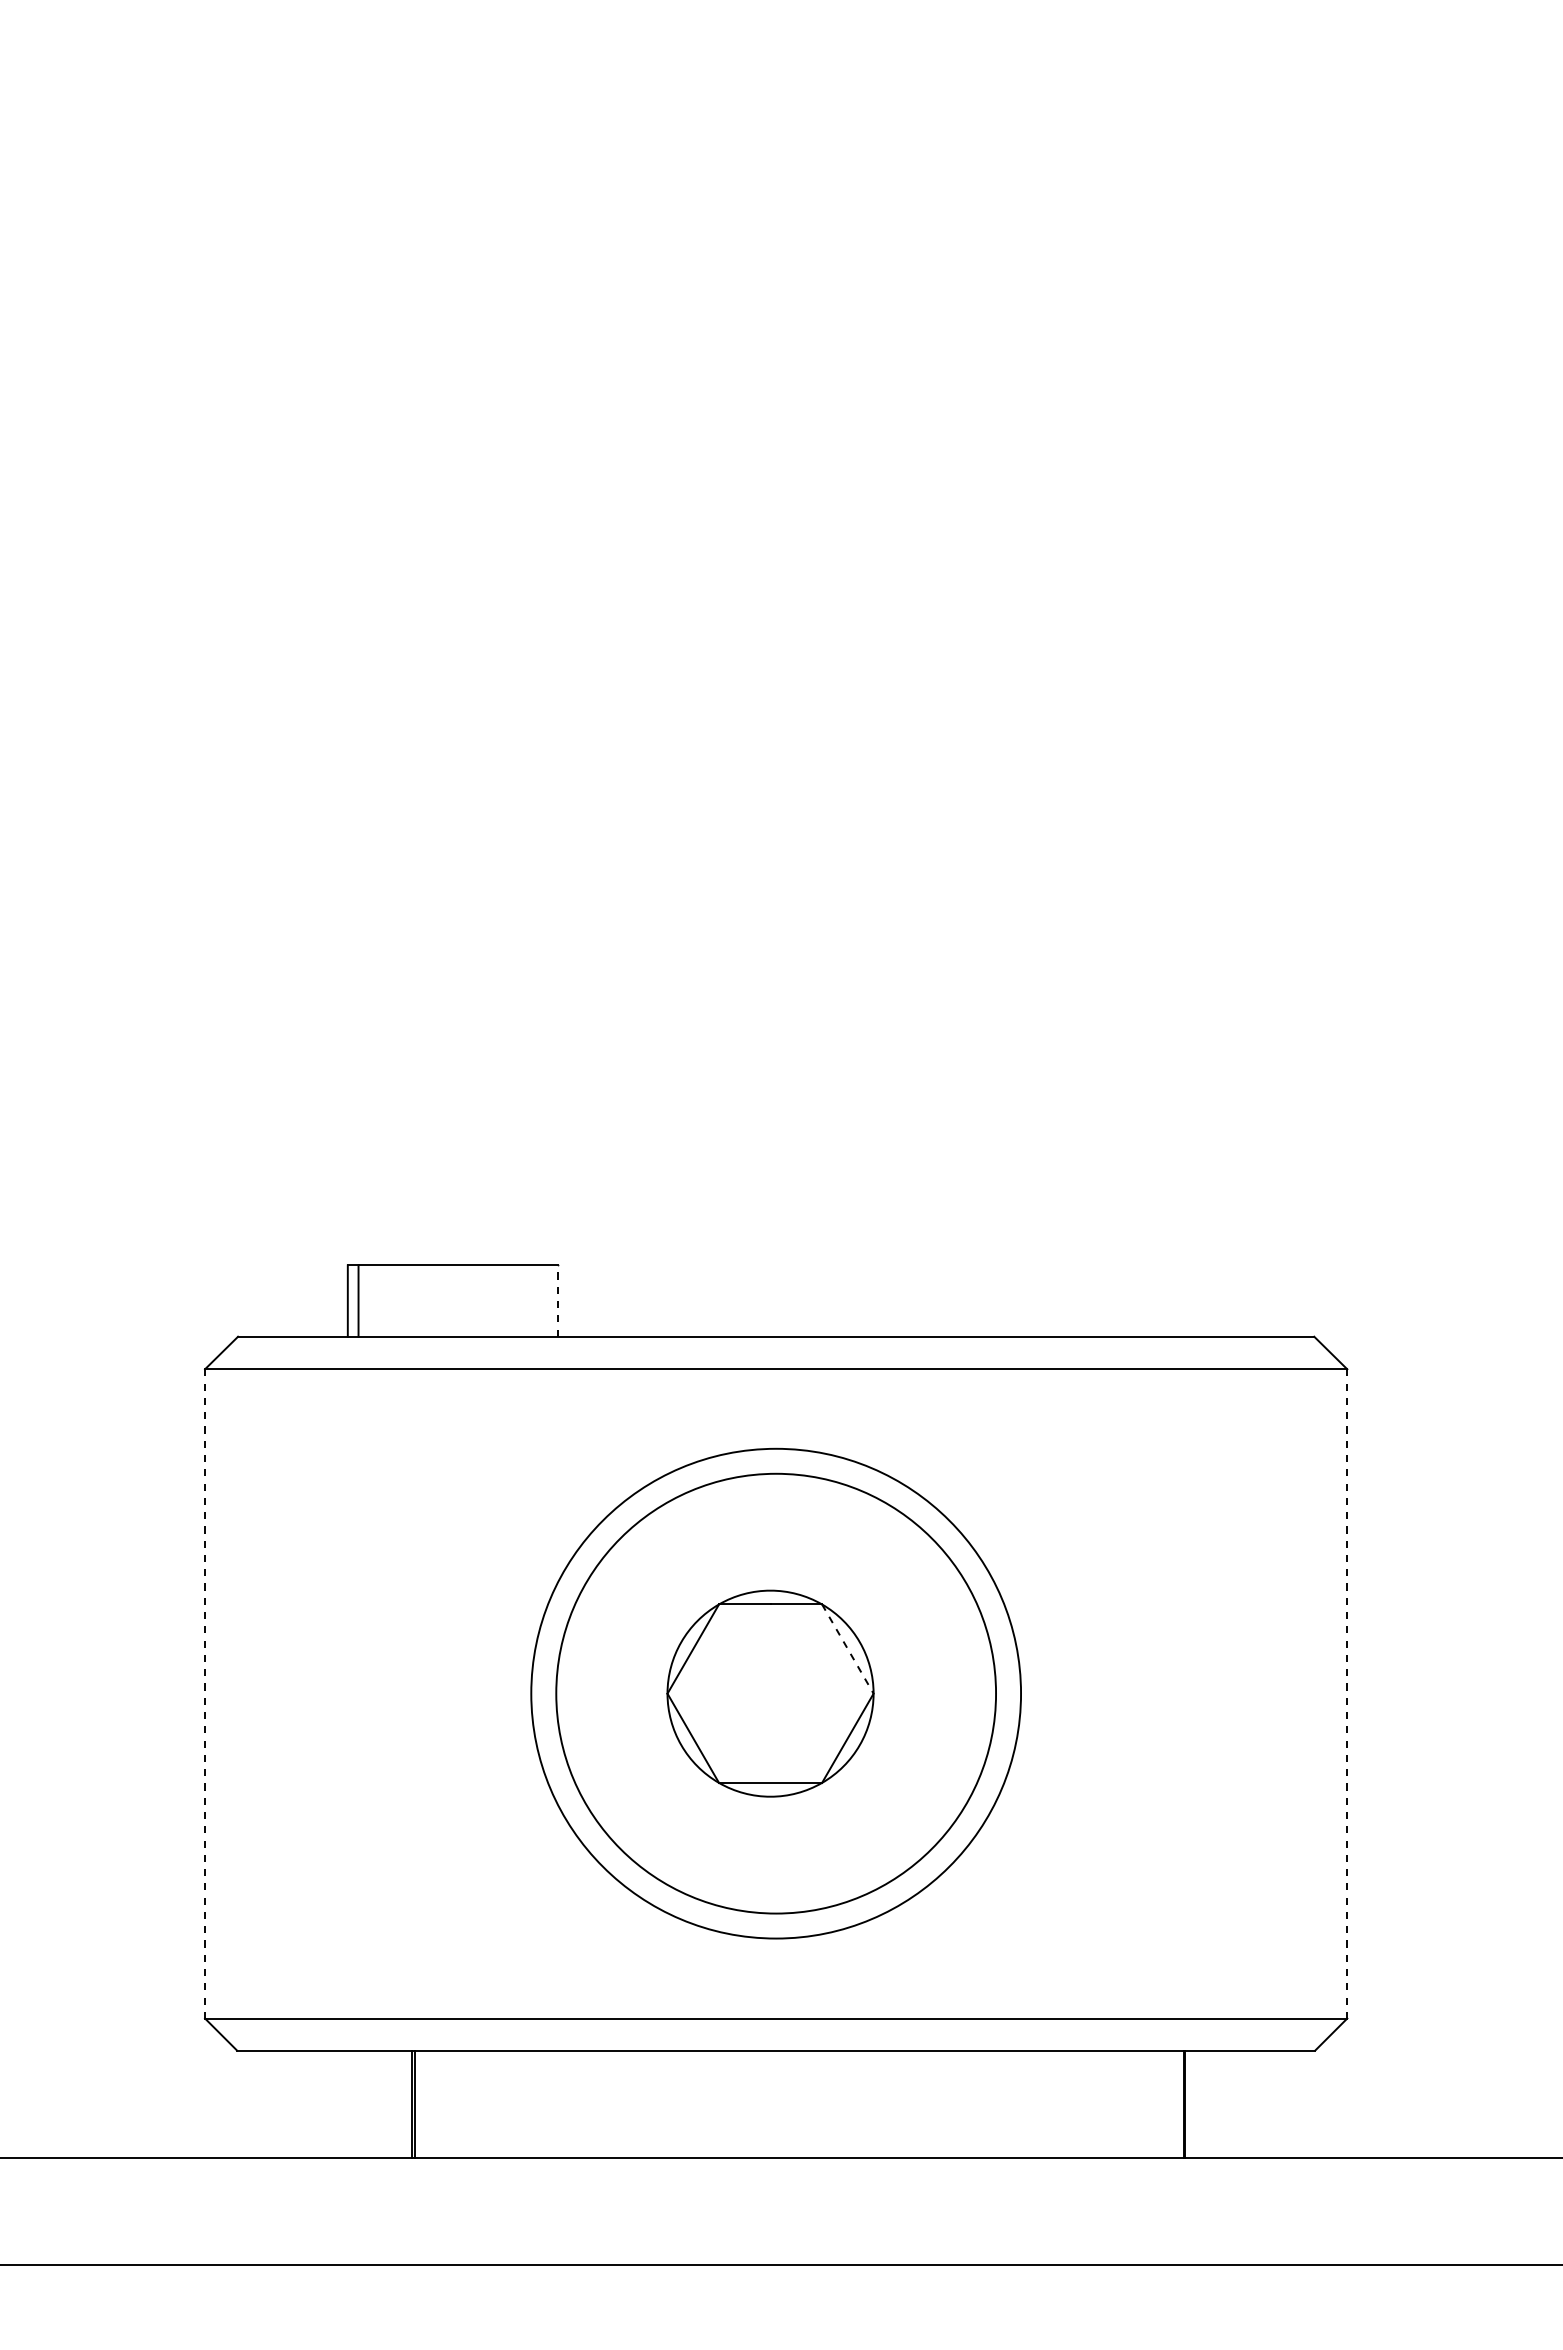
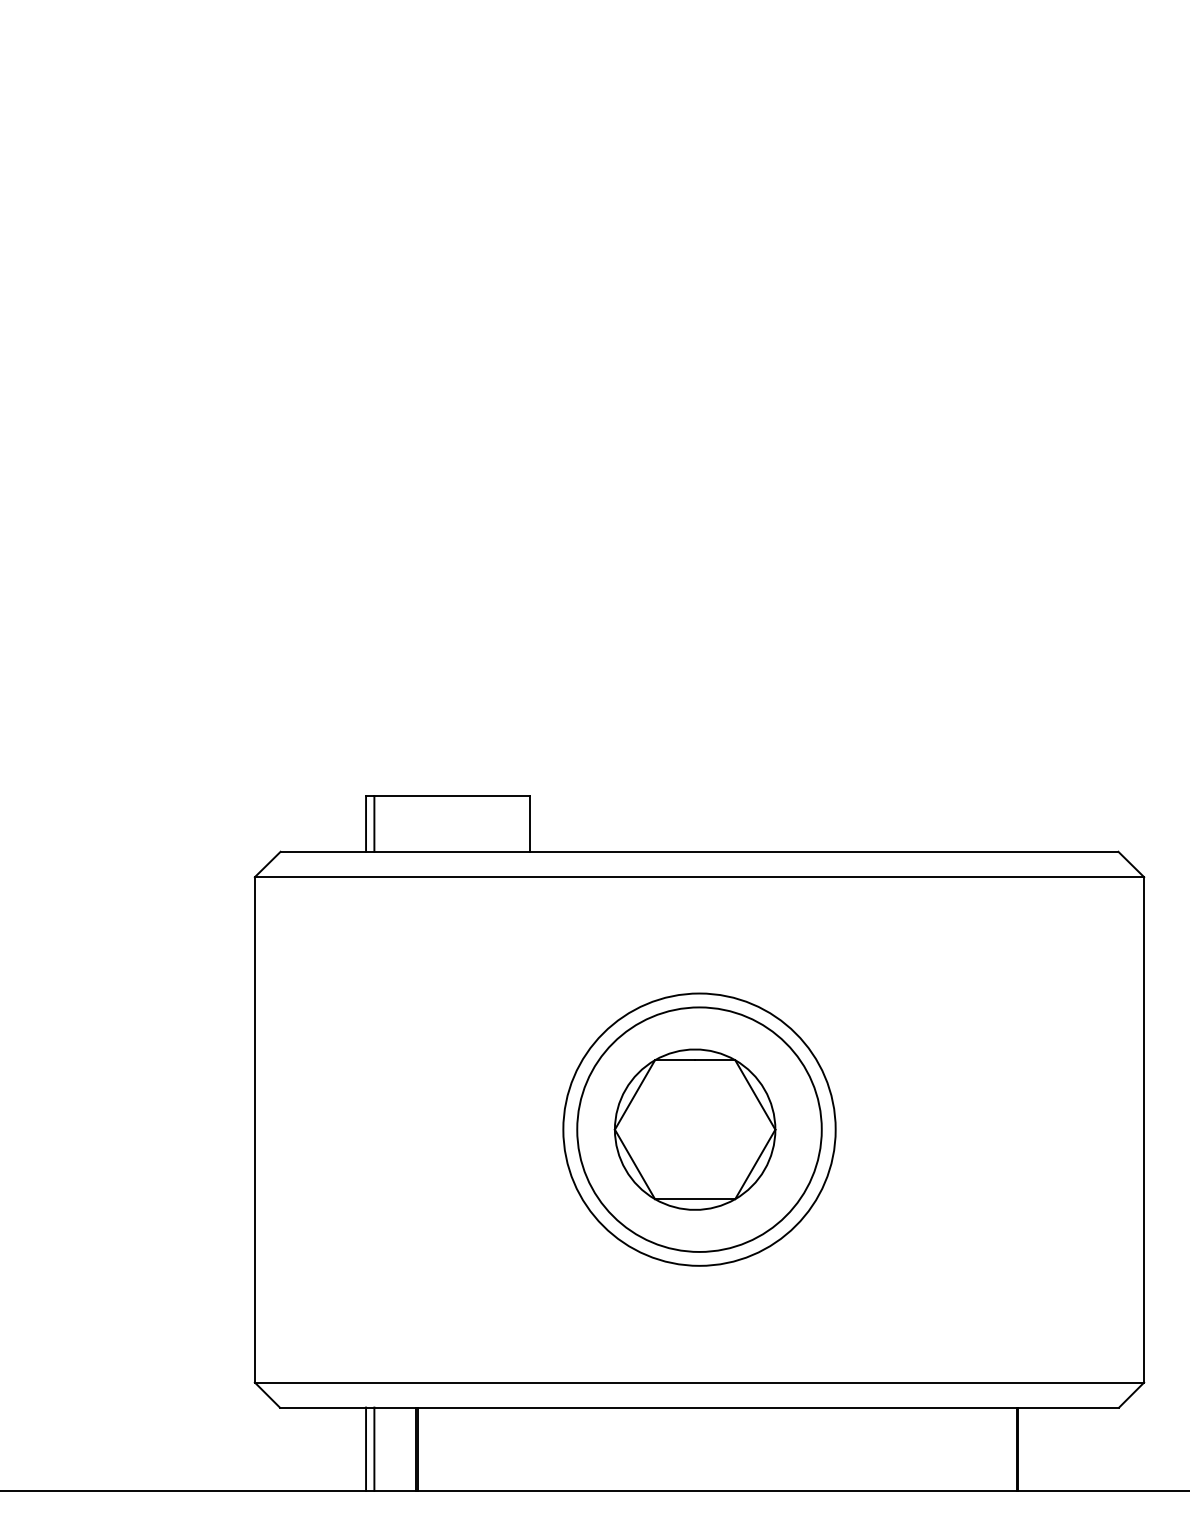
line: (558, 1301) -> (530, 824), dashed -> solid
line: (847, 1649) -> (755, 1095), dashed -> solid
line: (205, 1693) -> (255, 1129), dashed -> solid
circle: (776, 1693) -> (699, 1129), size x0.71
circle: (776, 1693) -> (699, 1129), size x0.71
line: (1347, 1693) -> (1144, 1129), dashed -> solid
line: (347, 2103) -> (365, 1448), added
line: (358, 2103) -> (374, 1448), added

